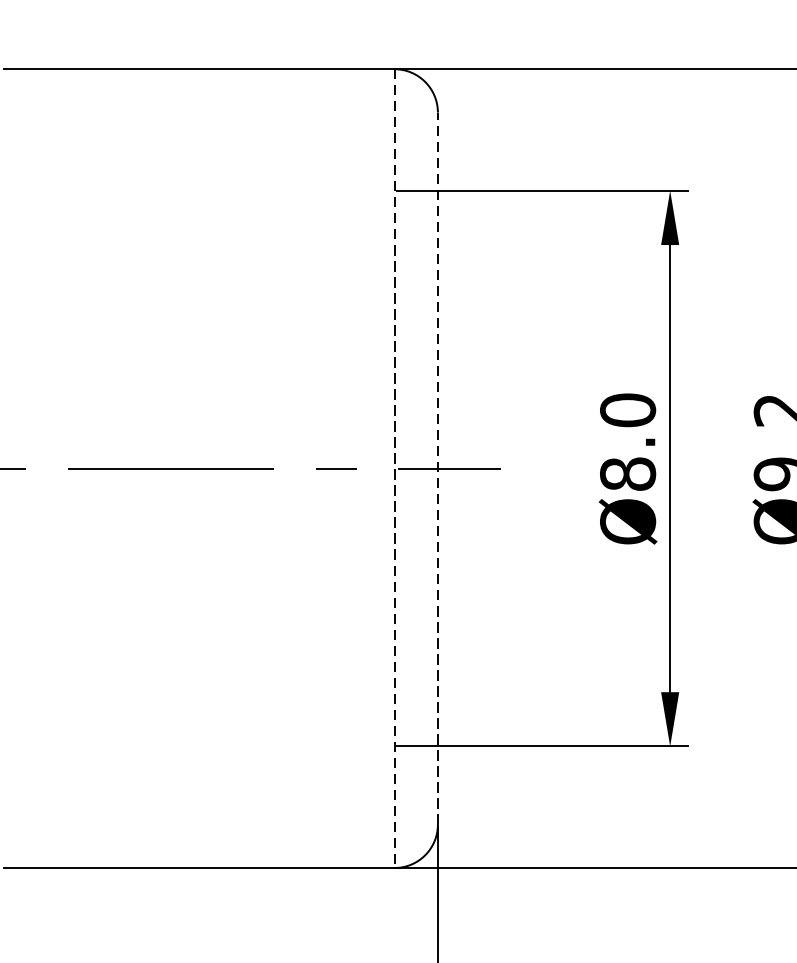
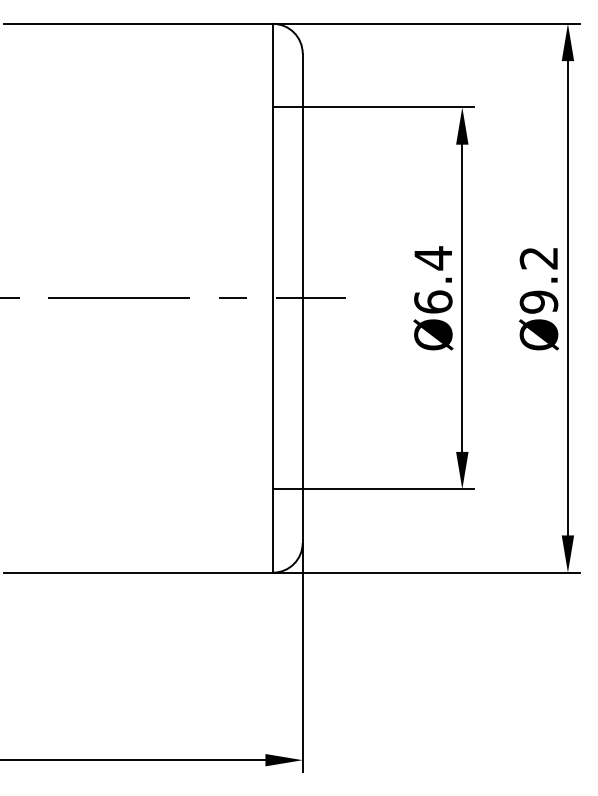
text: (628, 441) -> (433, 279), Ø8.0 -> Ø6.4
line: (393, 468) -> (272, 298), dashed -> solid
line: (437, 468) -> (302, 298), dashed -> solid

